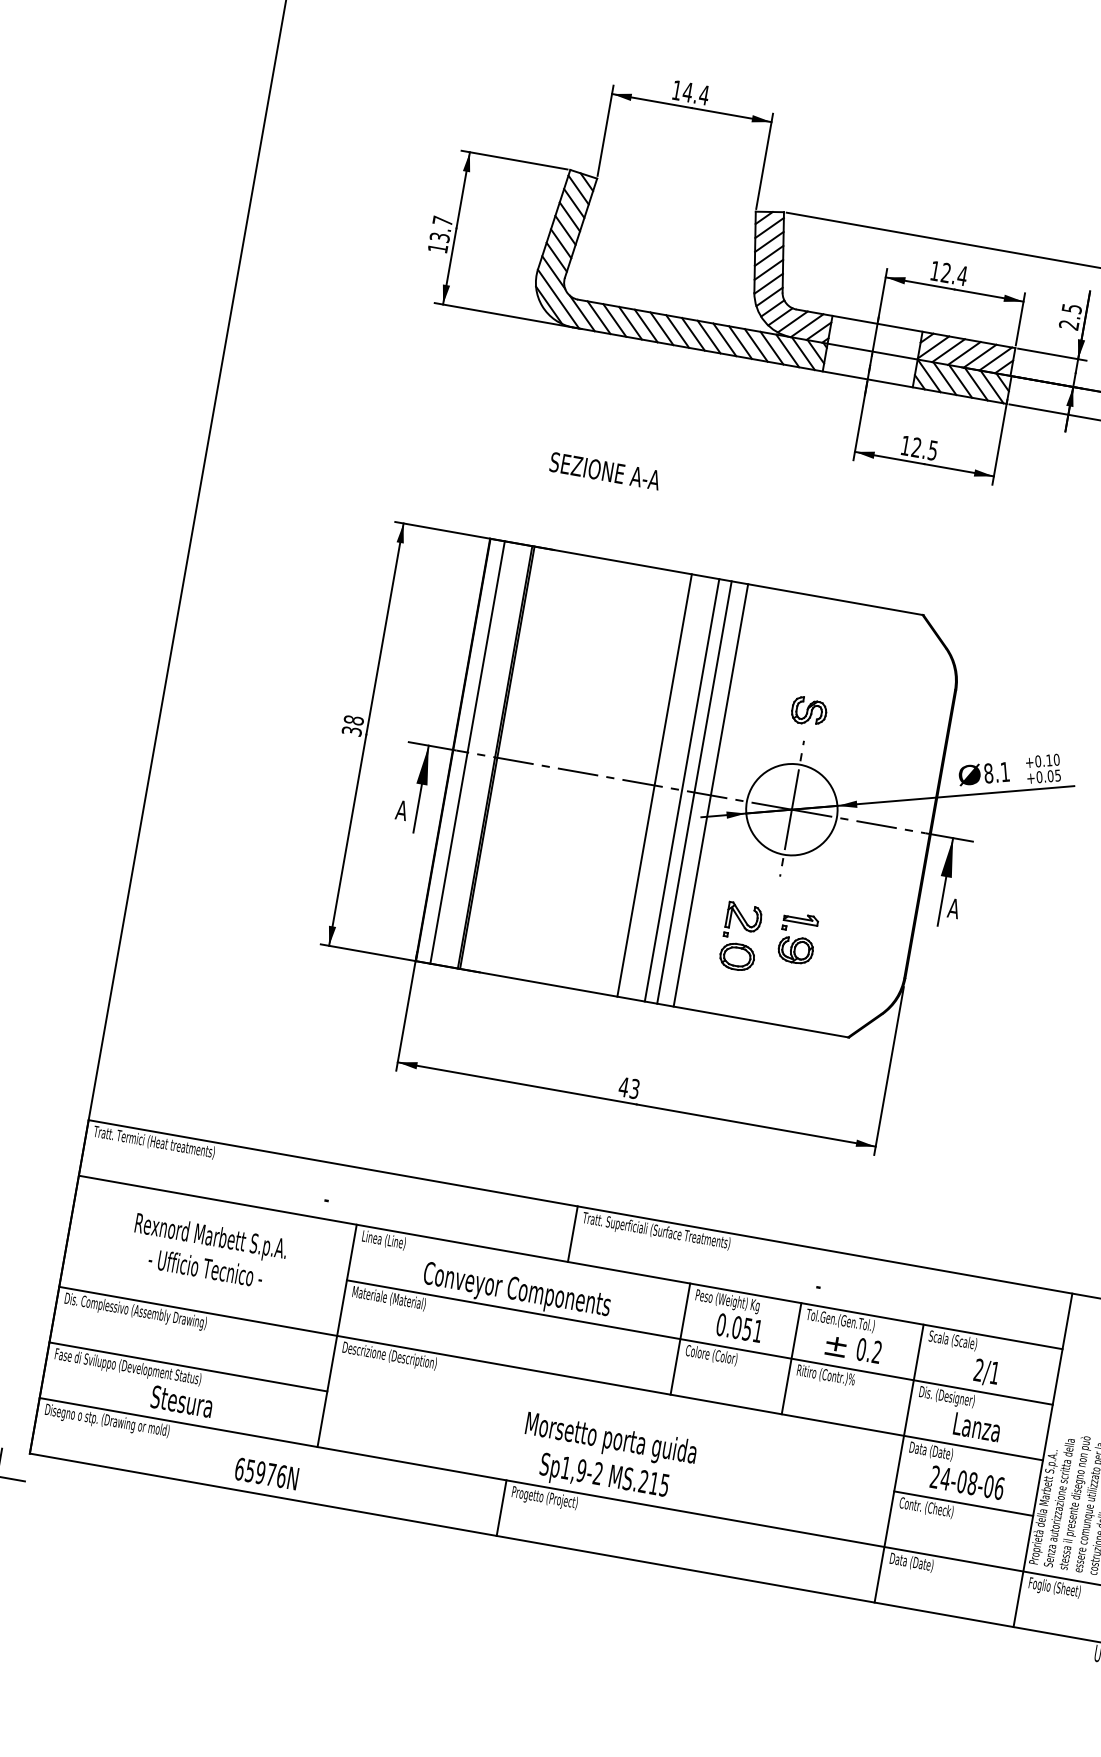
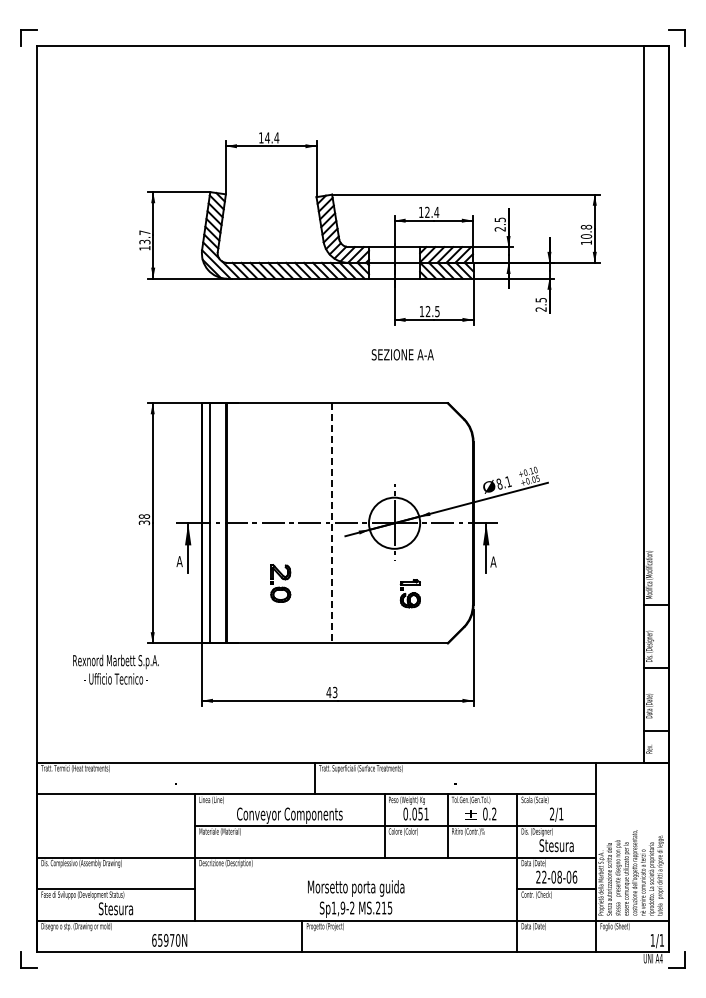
text: (604, 470) -> (402, 354), moved
part: (809, 711) -> (394, 467), removed
line: (654, 785) -> (316, 523), removed
line: (682, 790) -> (332, 523), solid -> dashed
line: (694, 793) -> (339, 523), removed
line: (710, 795) -> (348, 523), removed
part: (740, 937) -> (280, 583), moved
text: (207, 1251) -> (115, 669), moved
text: (976, 1426) -> (556, 845), Lanza -> Stesura
text: (282, 1476) -> (178, 940), 65976N -> 65970N
text: (946, 1477) -> (544, 876), 24-08-06 -> 22-08-06

